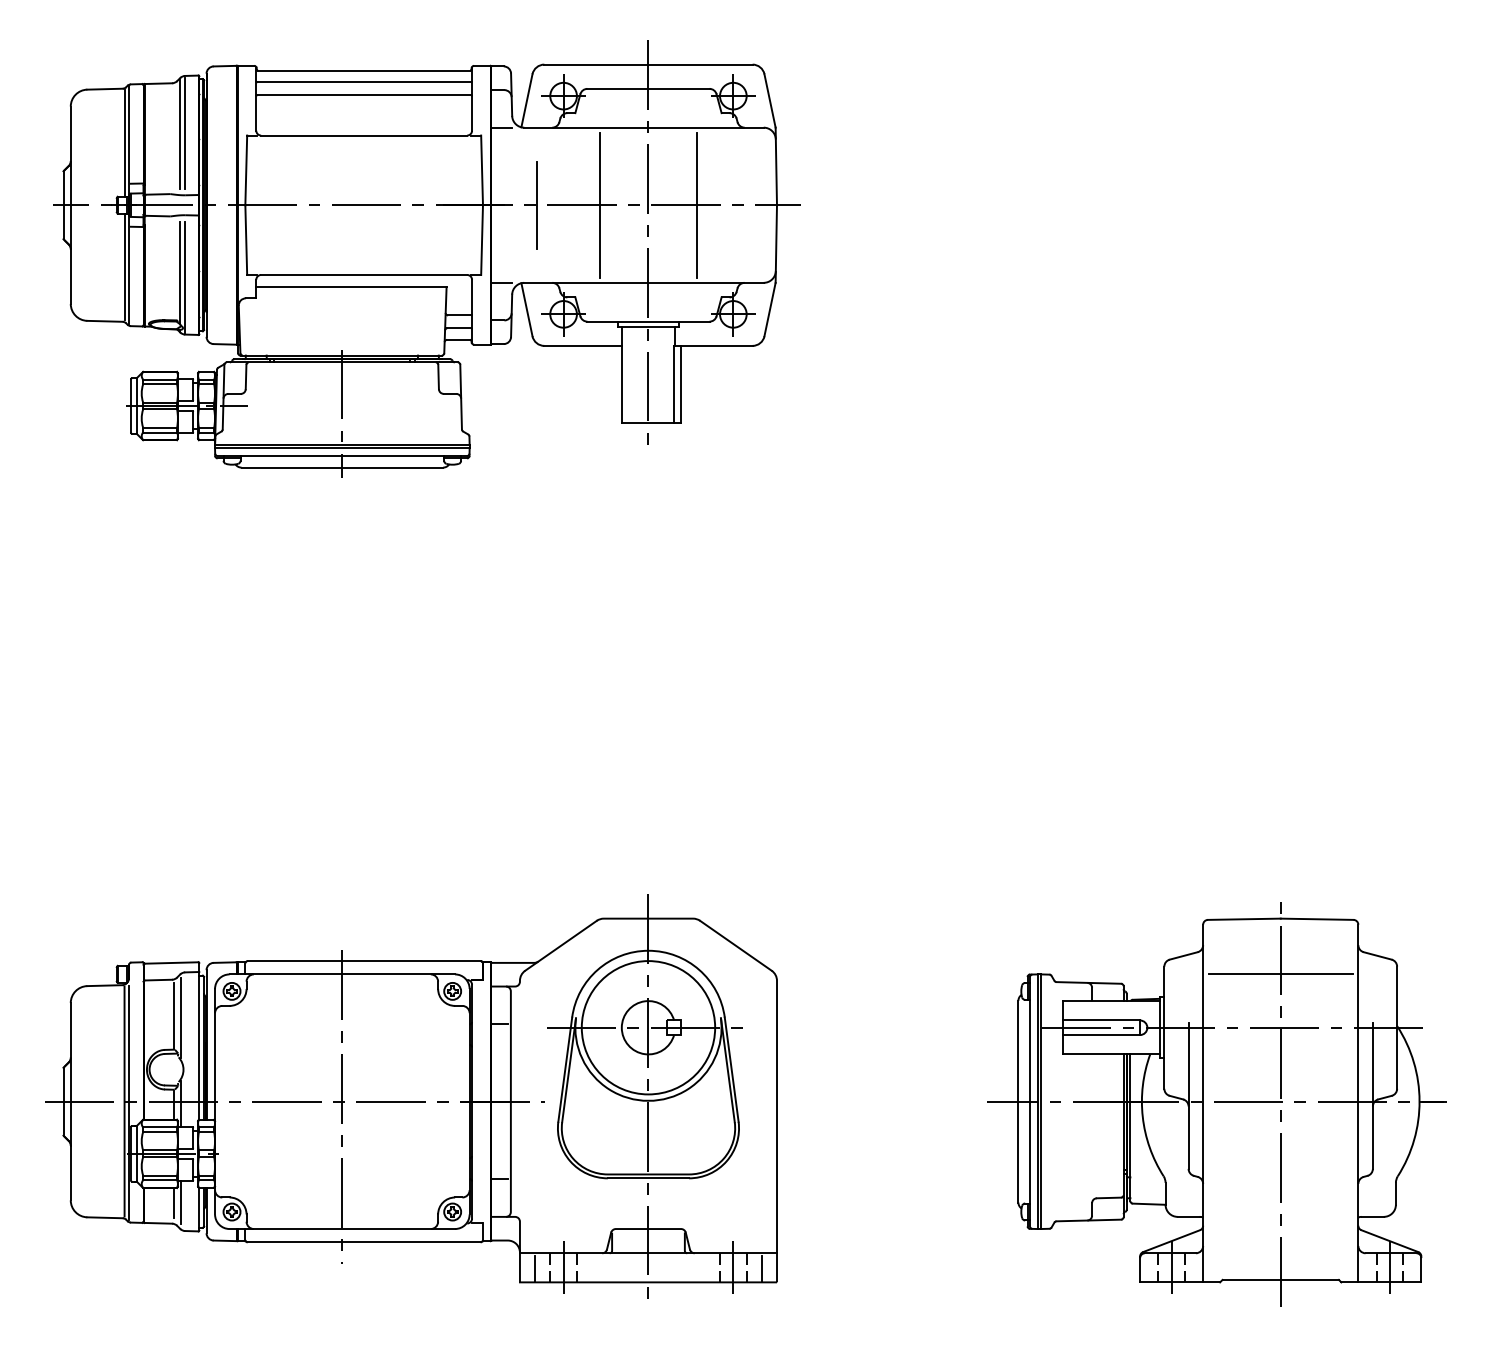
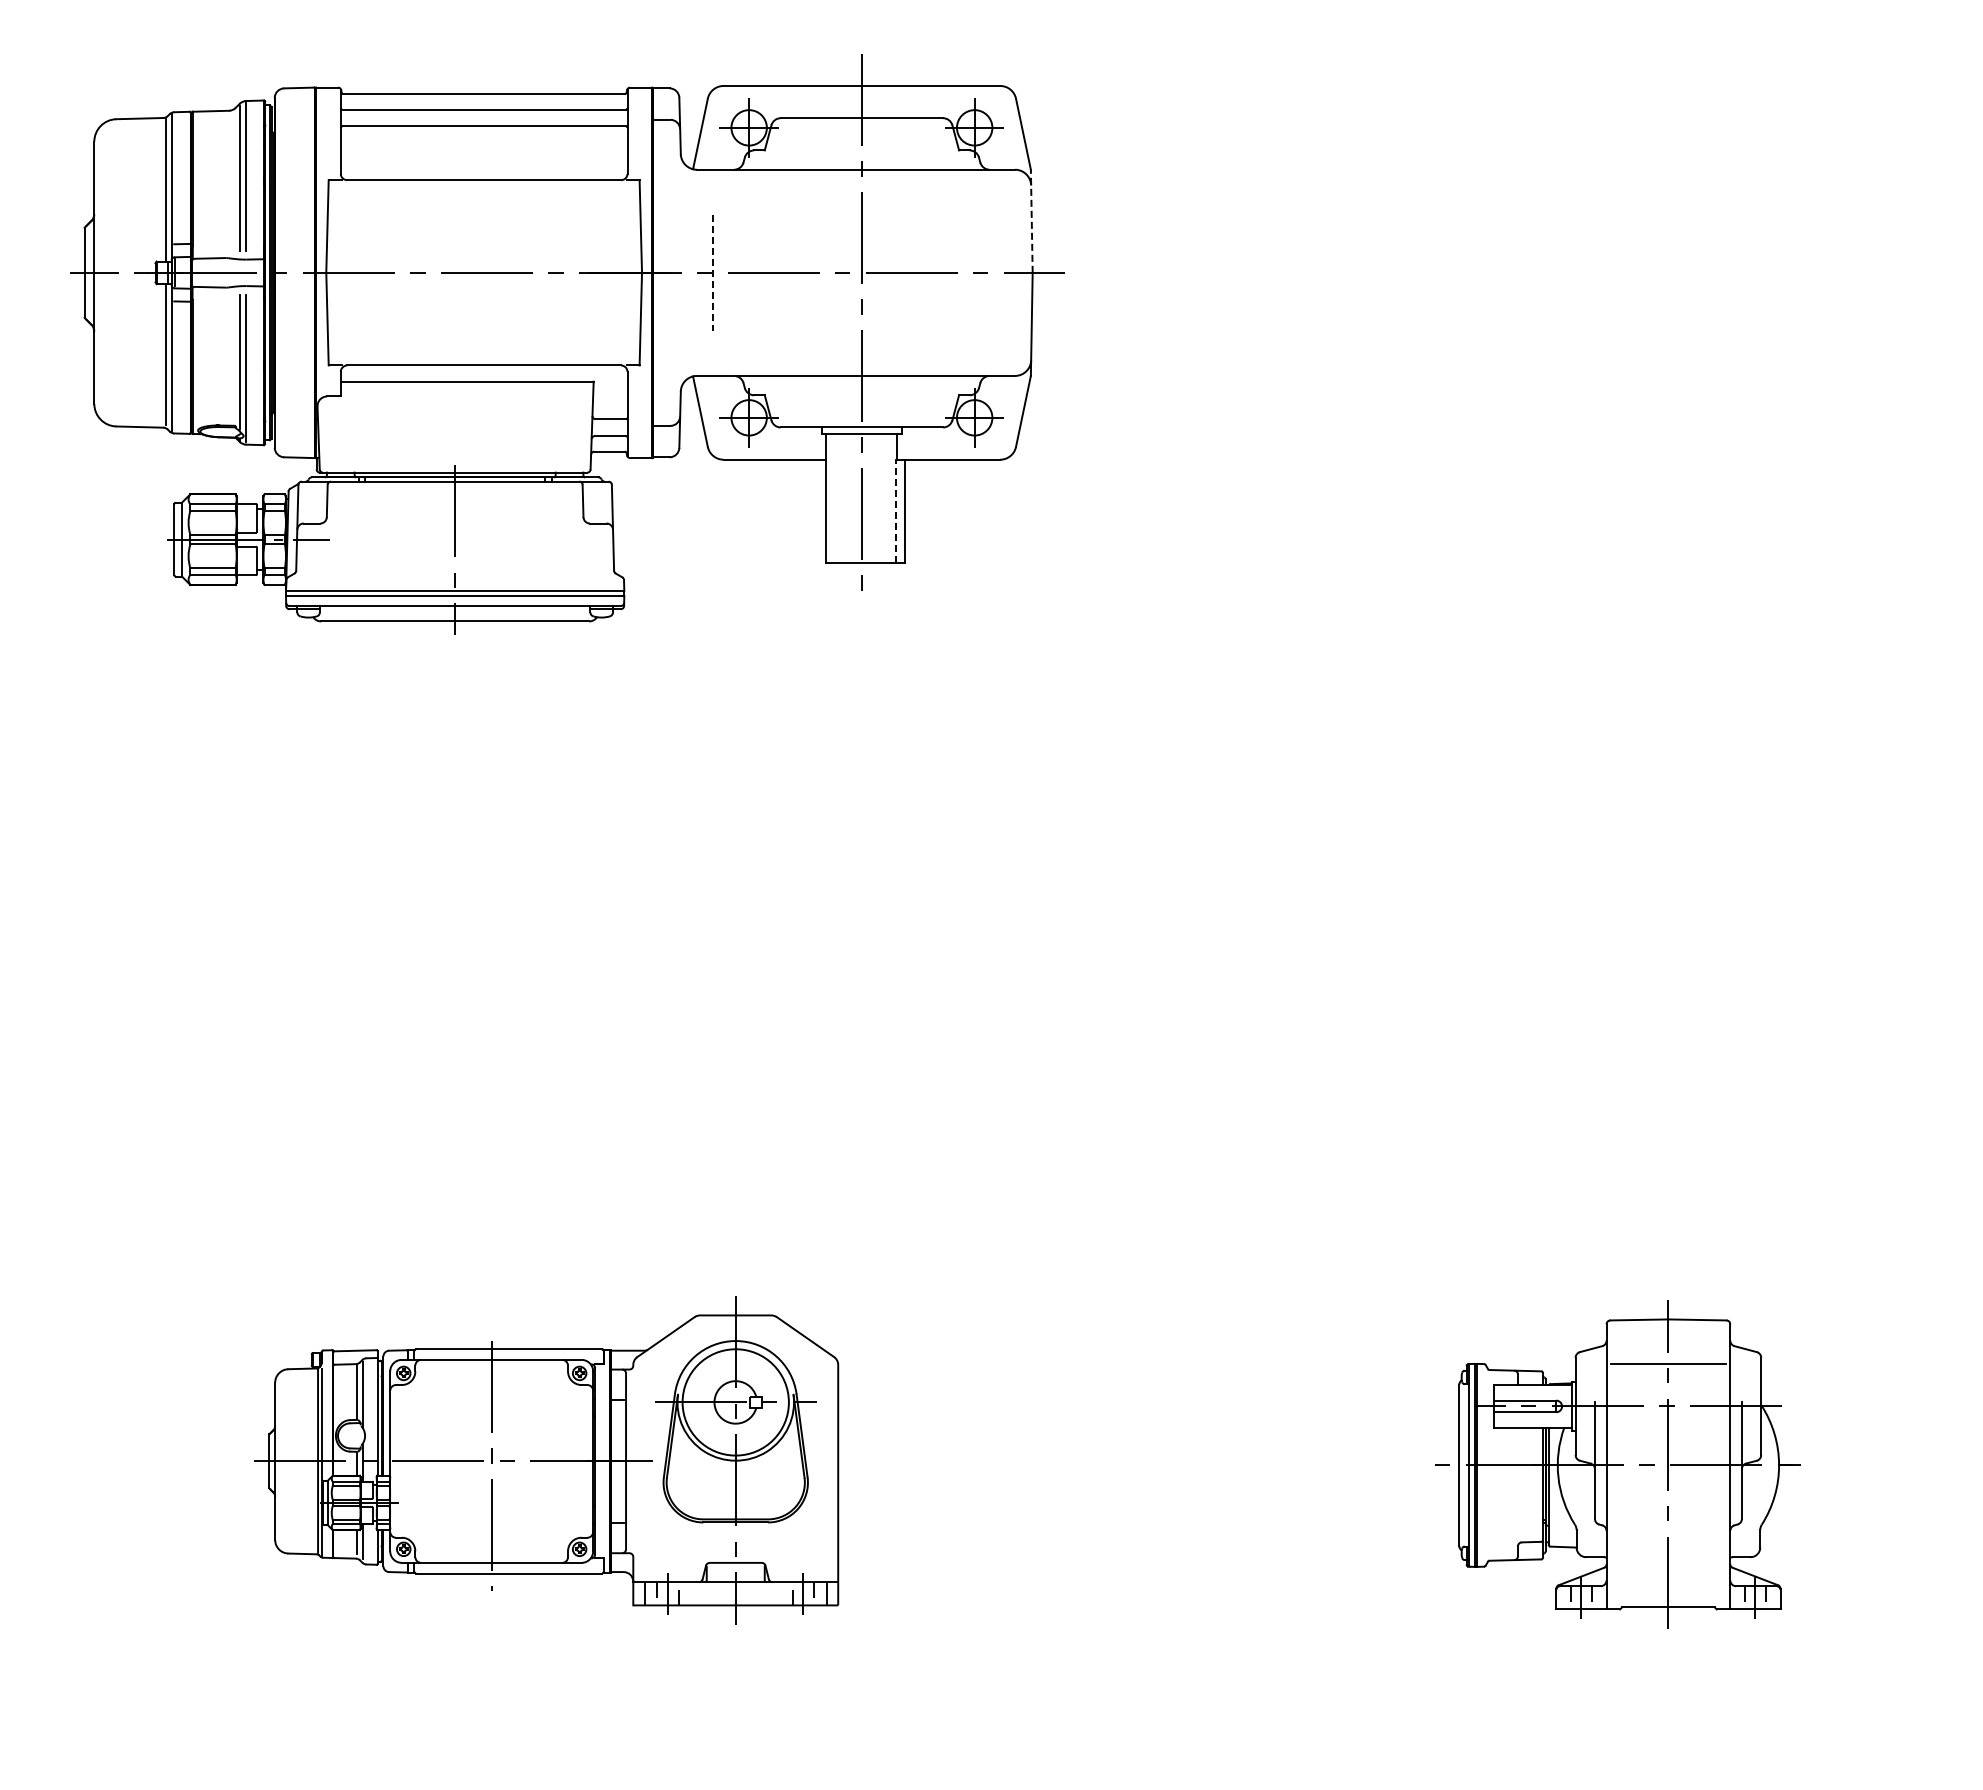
line: (501, 127) -> (666, 169), removed
line: (776, 166) -> (1031, 221), solid -> dashed
line: (536, 205) -> (713, 272), solid -> dashed
line: (599, 205) -> (797, 272), removed
line: (697, 205) -> (926, 272), removed
line: (501, 282) -> (666, 375), removed
line: (674, 384) -> (896, 511), solid -> dashed
part: (411, 1096) -> (546, 1457), size x0.6
part: (1217, 1104) -> (1617, 1467), size x0.6

